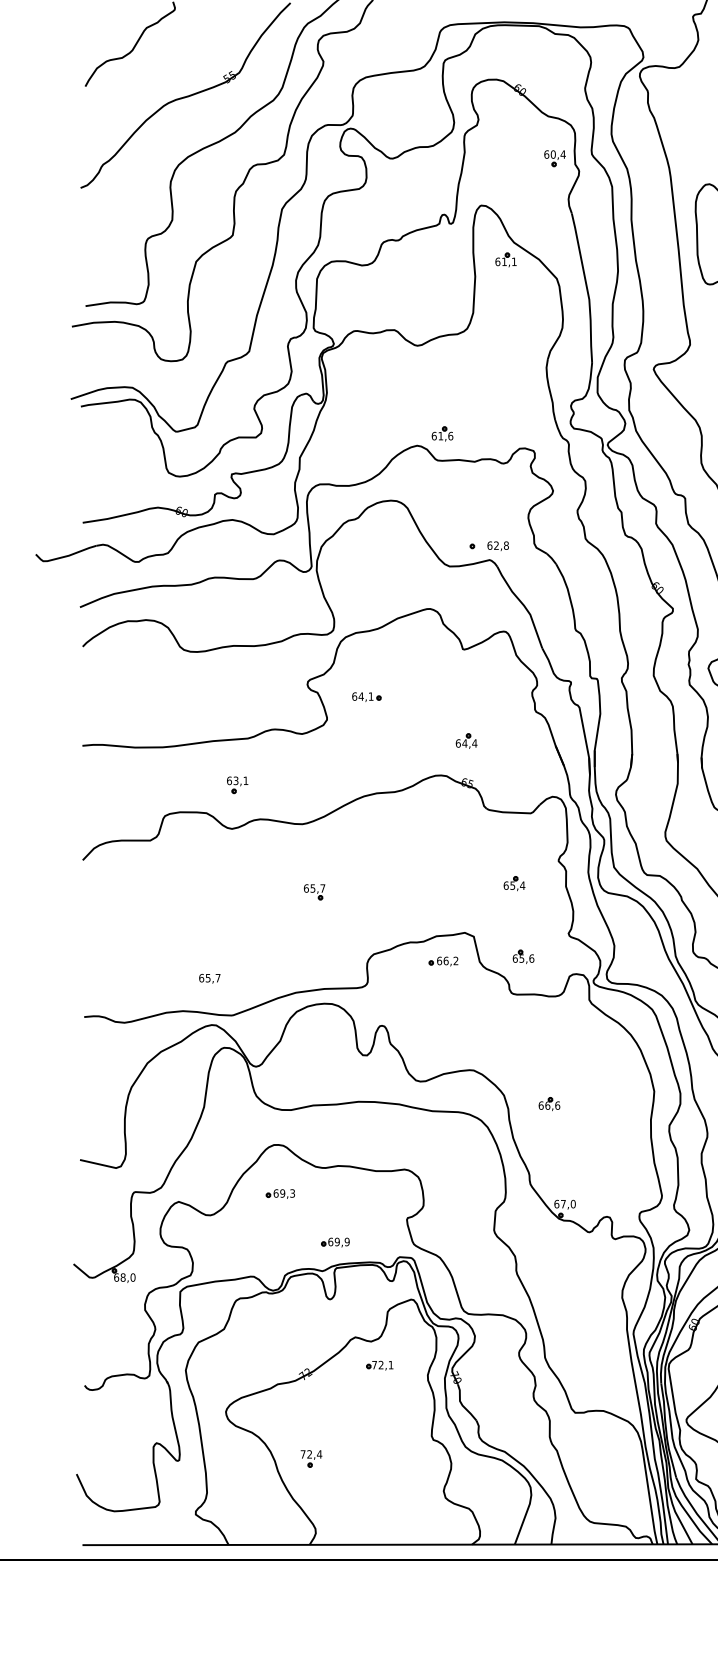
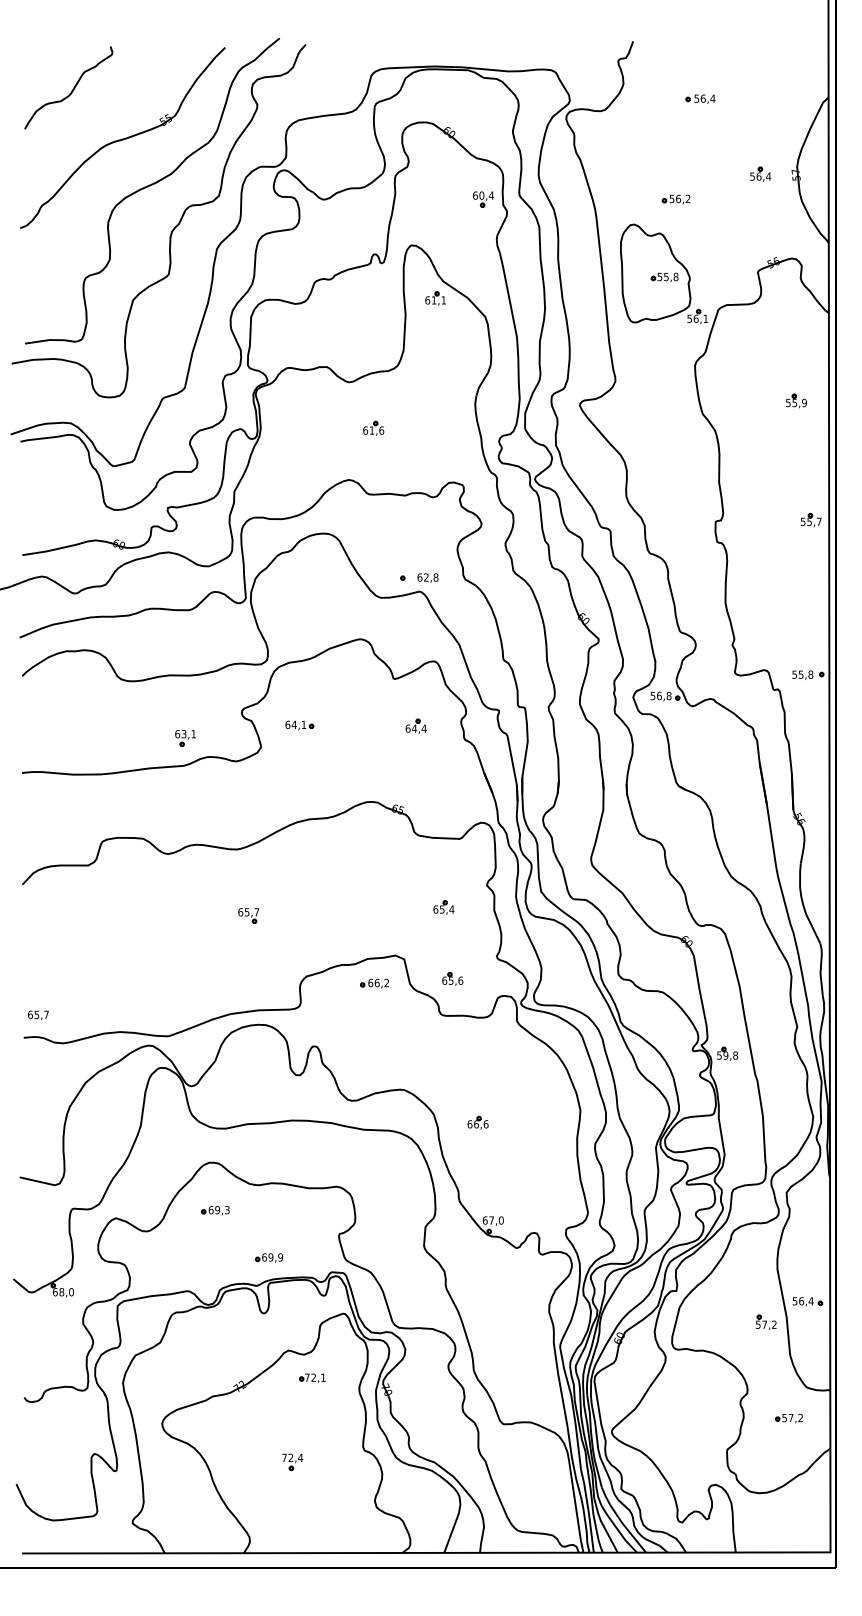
part: (442, 432) -> (373, 427), moved
part: (465, 740) -> (415, 725), moved
part: (237, 785) -> (185, 738), moved
text: (209, 978) -> (38, 1015), moved
part: (311, 1459) -> (292, 1462), moved

